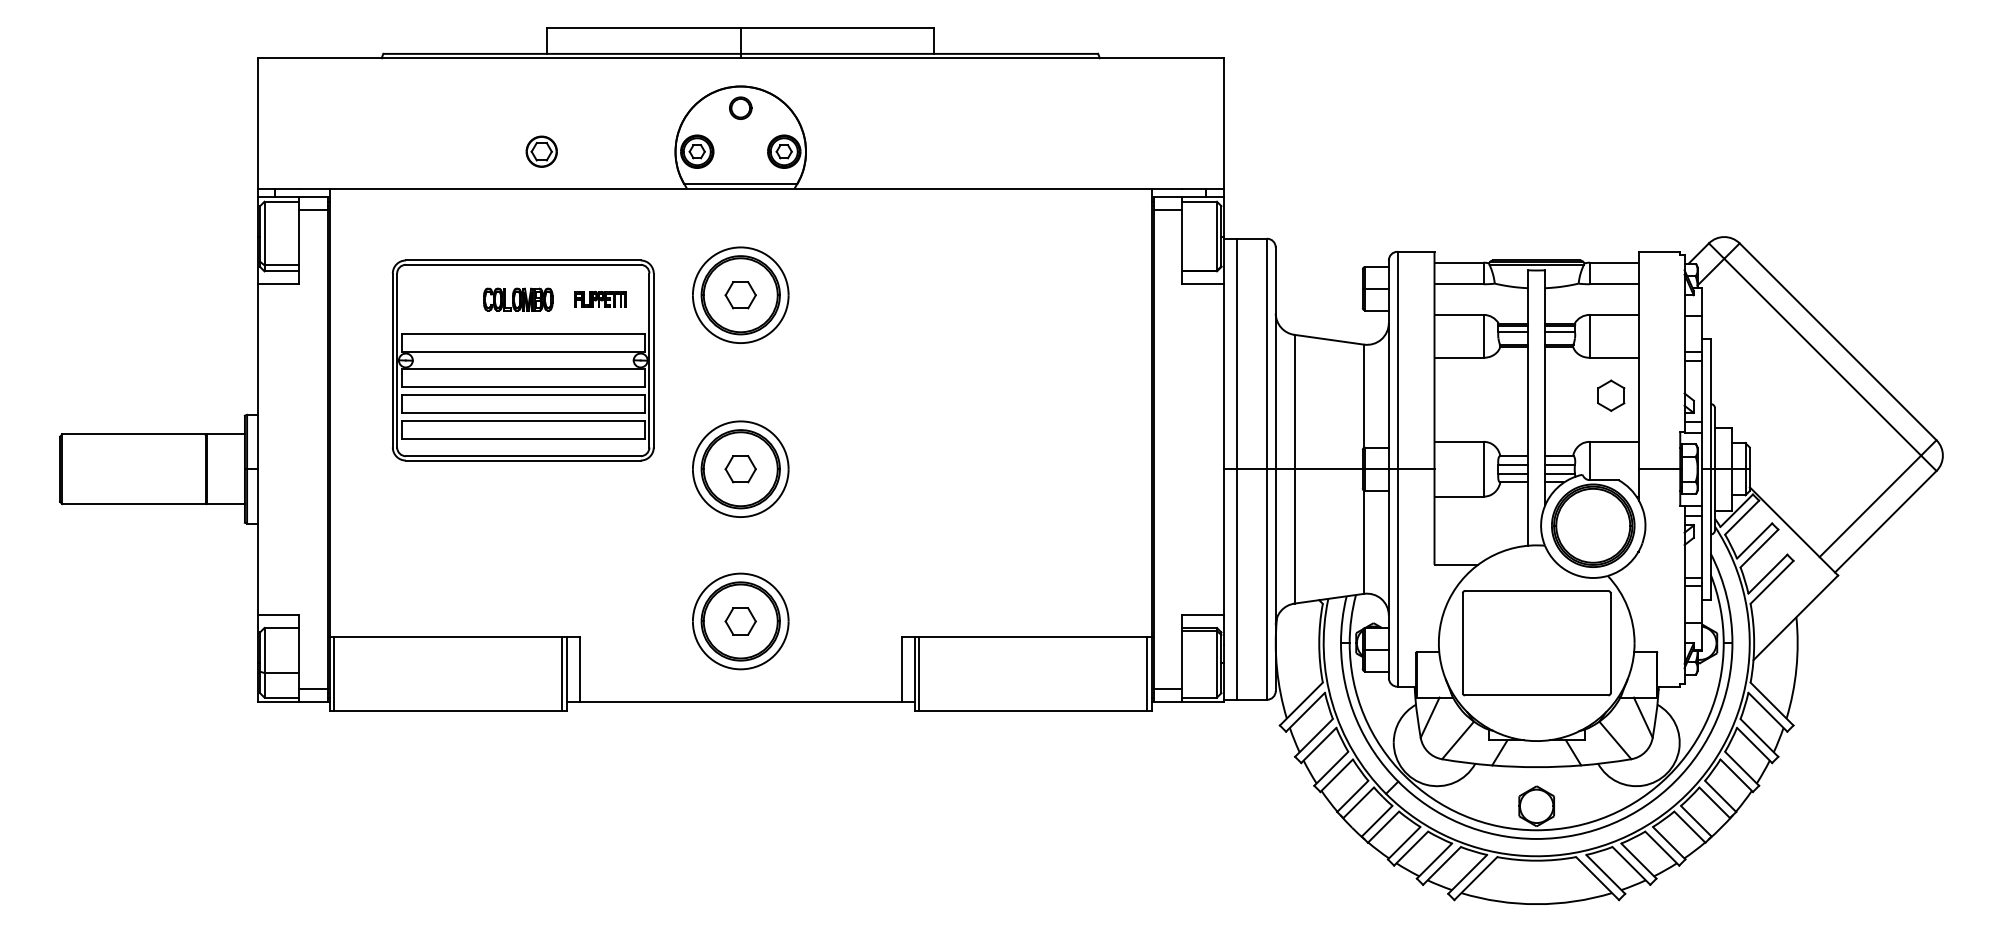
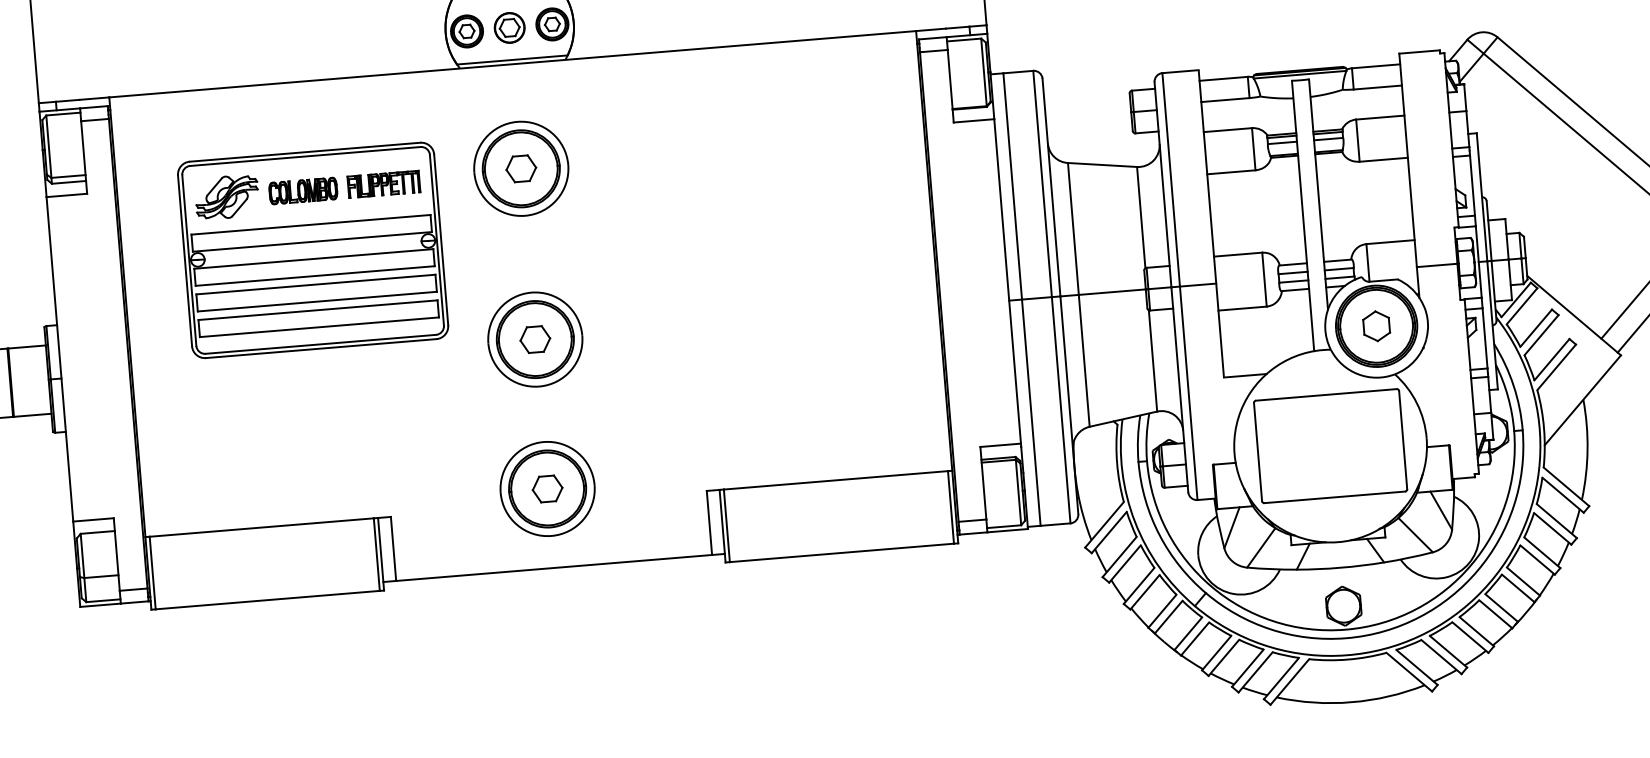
part: (541, 151) -> (509, 27), moved
part: (440, 299) -> (226, 197), added
part: (600, 299) -> (383, 184), size x1.43
part: (1611, 395) -> (1376, 325), moved

